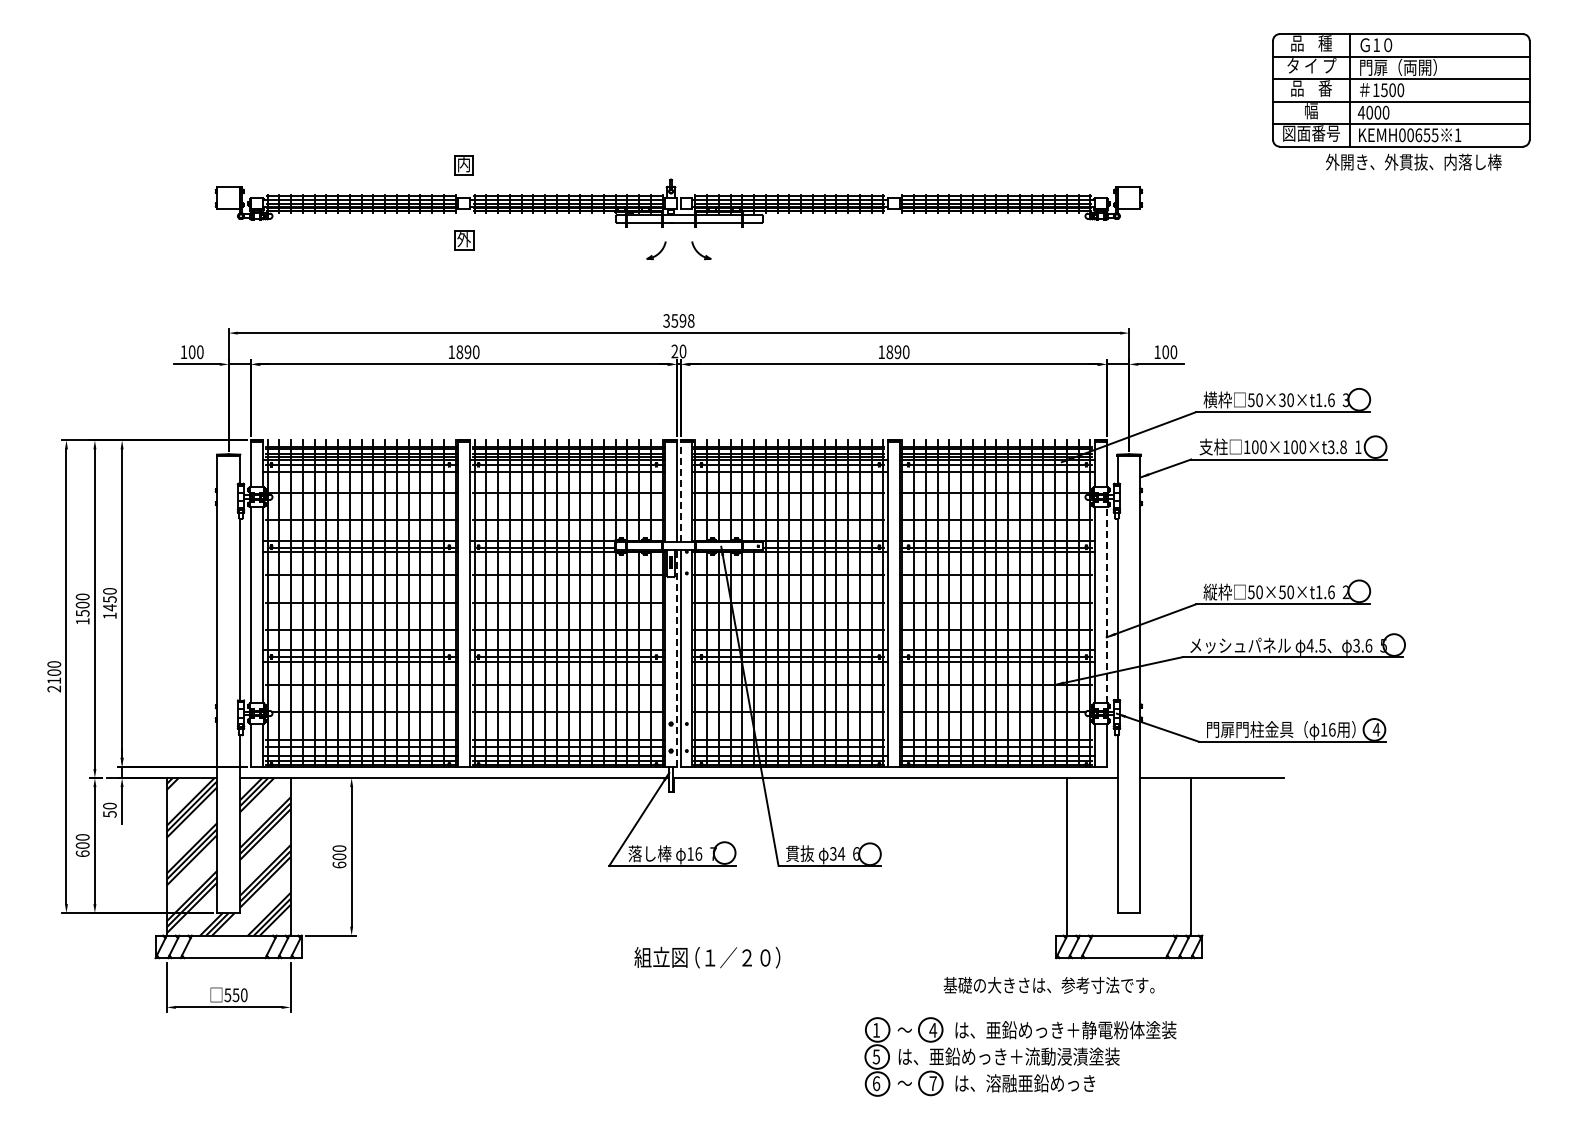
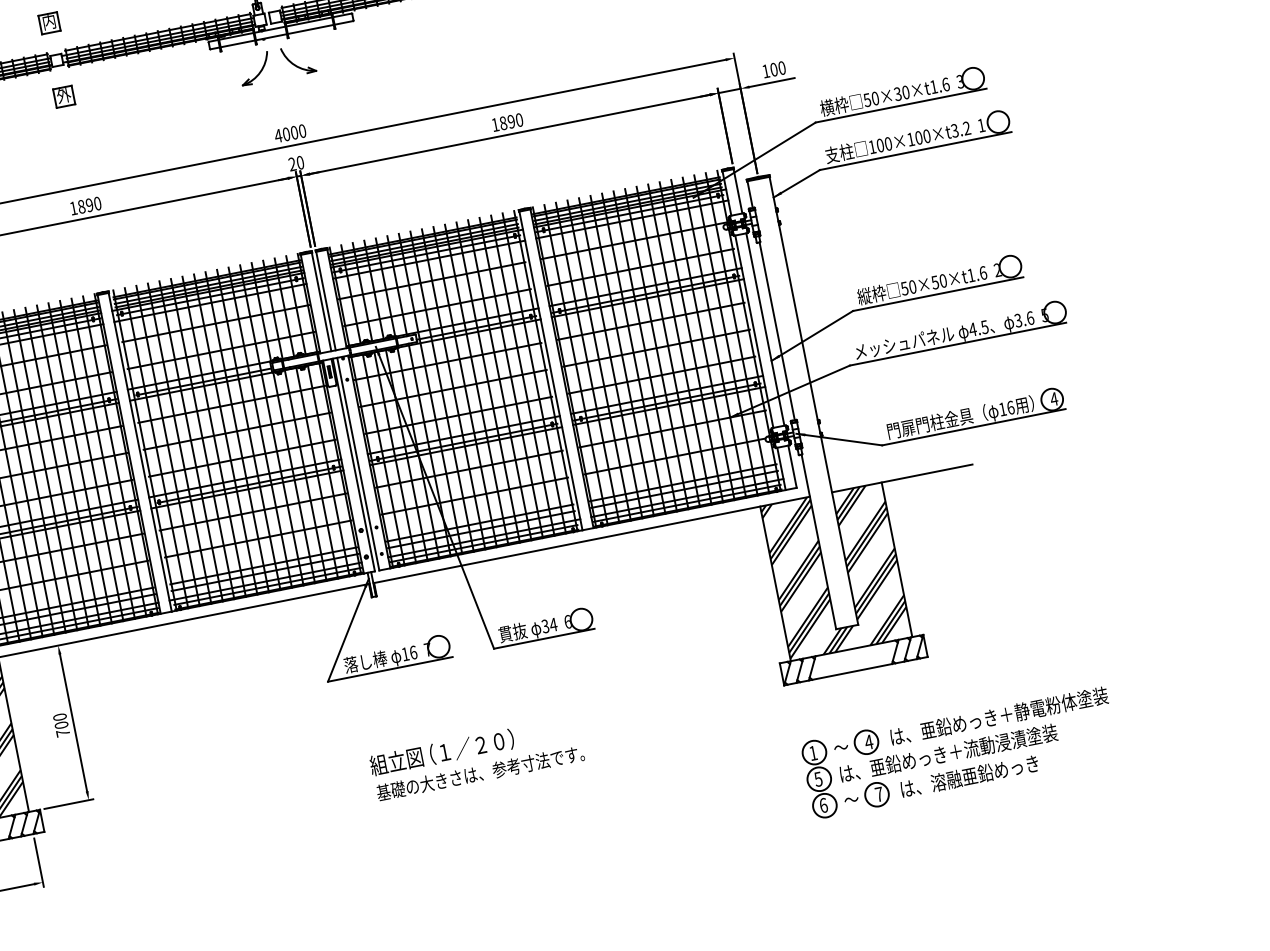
part: (656, 250) -> (254, 68), size x1.67
part: (701, 250) -> (298, 60), size x1.67
text: (678, 320) -> (289, 133), 3598 -> 4000
text: (1343, 447) -> (966, 128), 100×100×t3.8 -> 100×100×t3.2
line: (681, 491) -> (326, 300), dashed -> solid
line: (1106, 604) -> (765, 328), dashed -> solid
line: (676, 657) -> (353, 464), dashed -> solid
hatch: (1129, 856) -> (836, 571), added
text: (339, 864) -> (63, 732), 600 -> 700
text: (1048, 984) -> (479, 772), moved
part: (1020, 1056) -> (959, 750), moved

